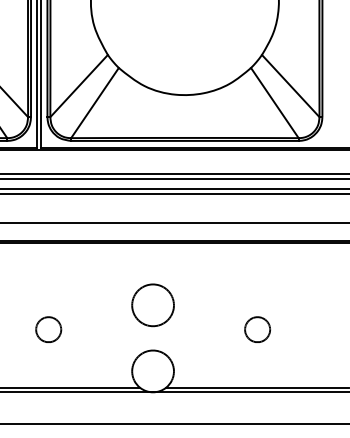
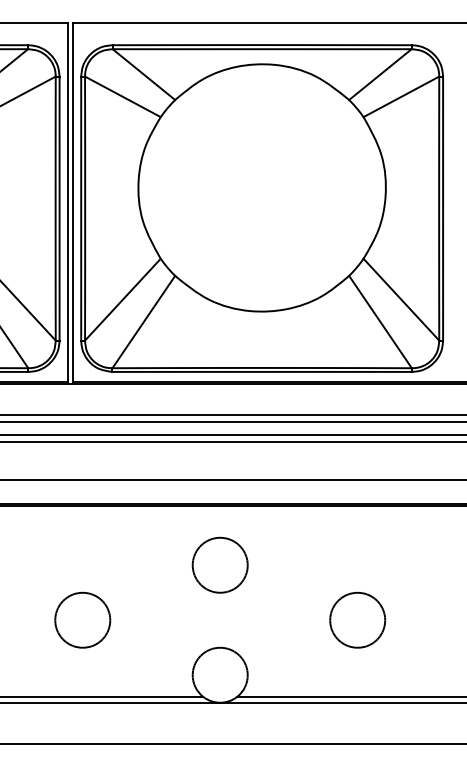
part: (152, 304) -> (219, 564), moved
part: (48, 329) -> (82, 620), size x1.67
part: (257, 329) -> (357, 620), size x1.67

